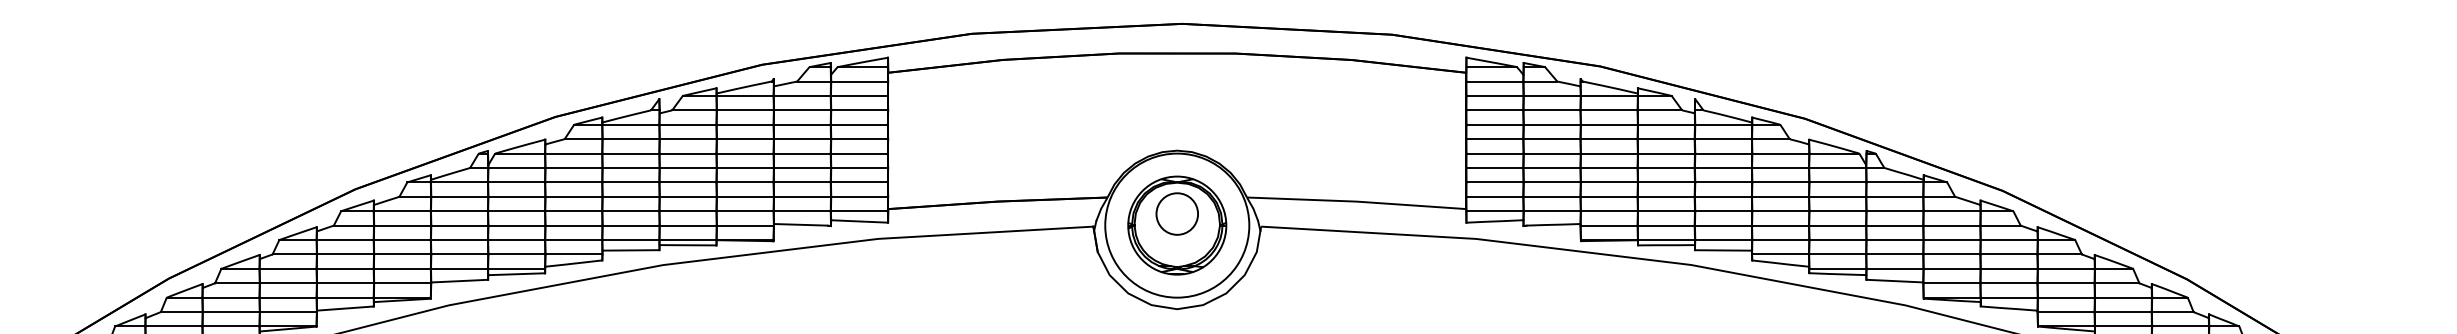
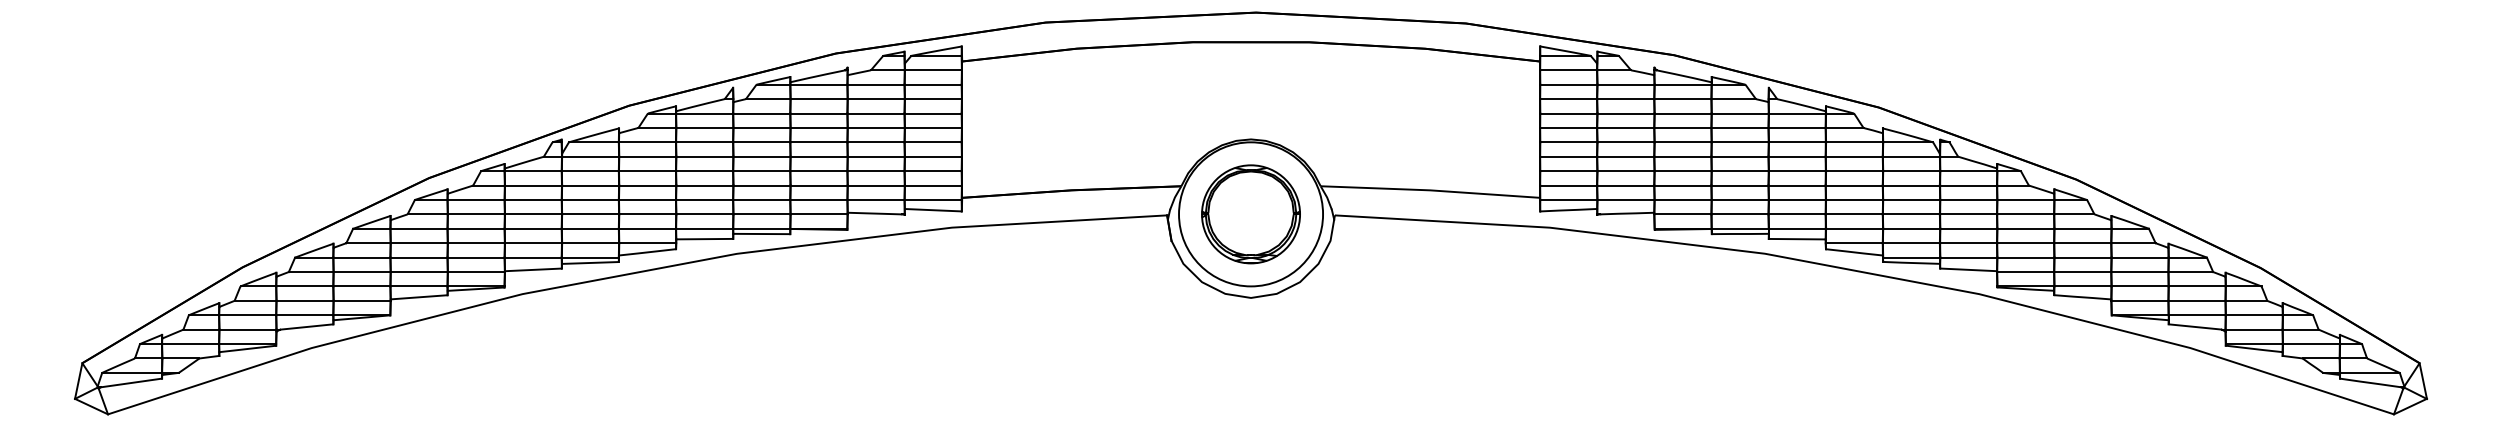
circle: (1176, 213) -> (1250, 202), removed

